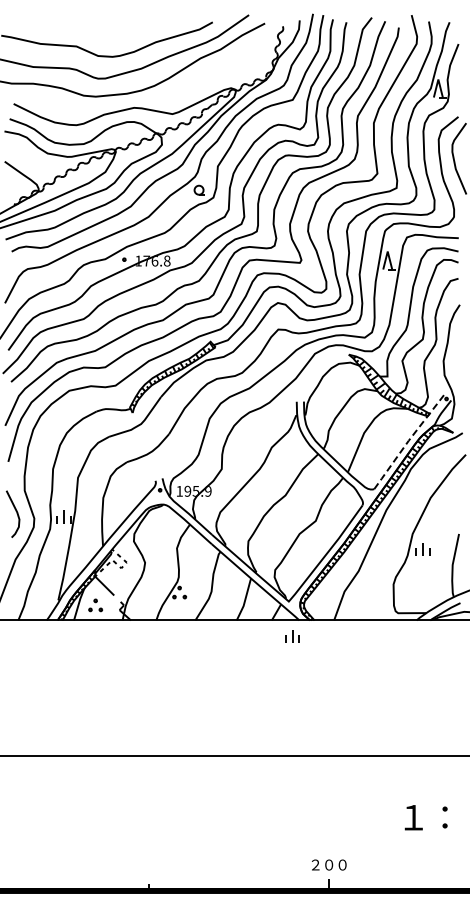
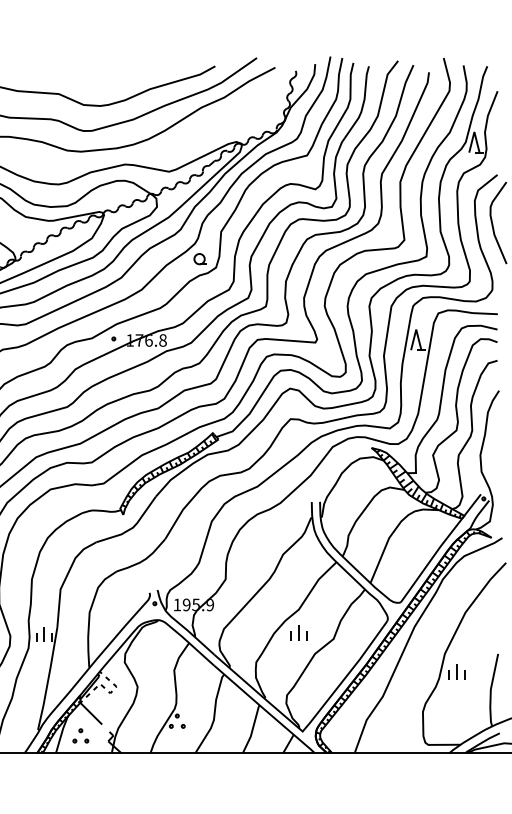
line: (408, 441) -> (440, 547), dashed -> solid
part: (292, 636) -> (298, 632), moved

